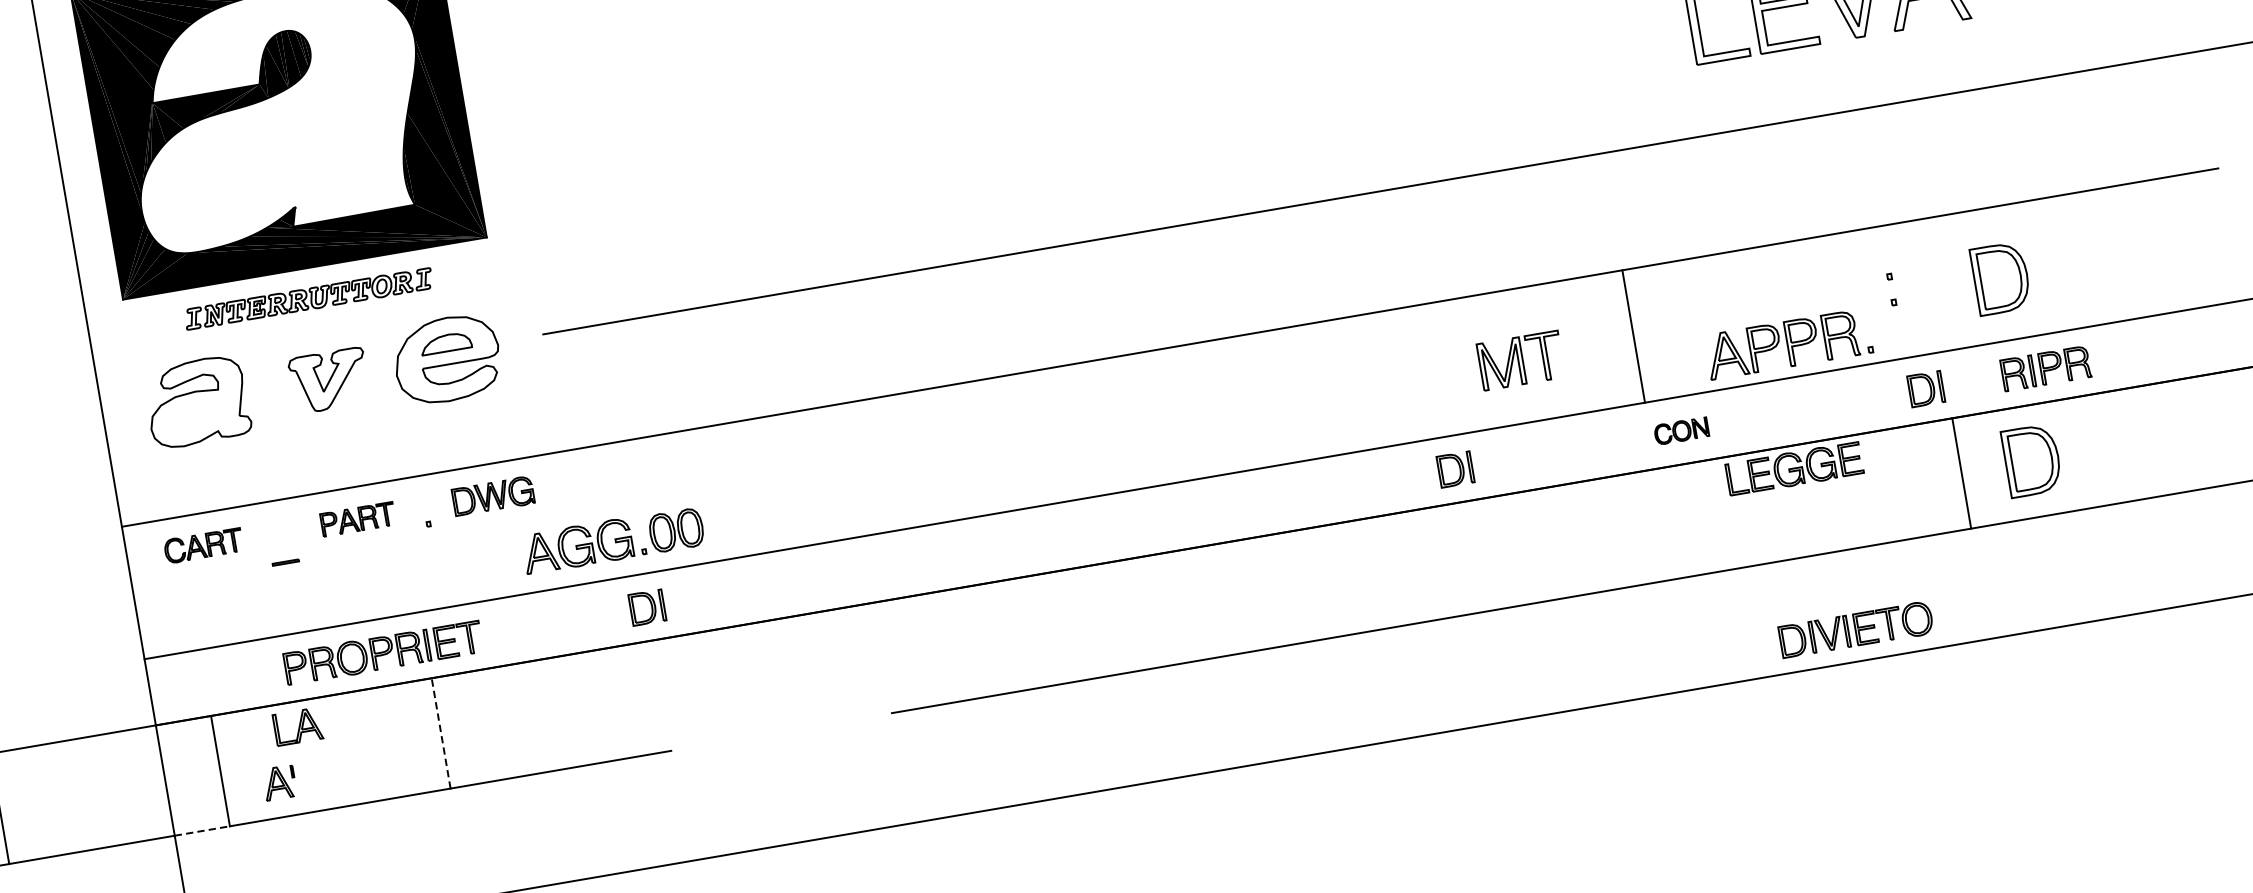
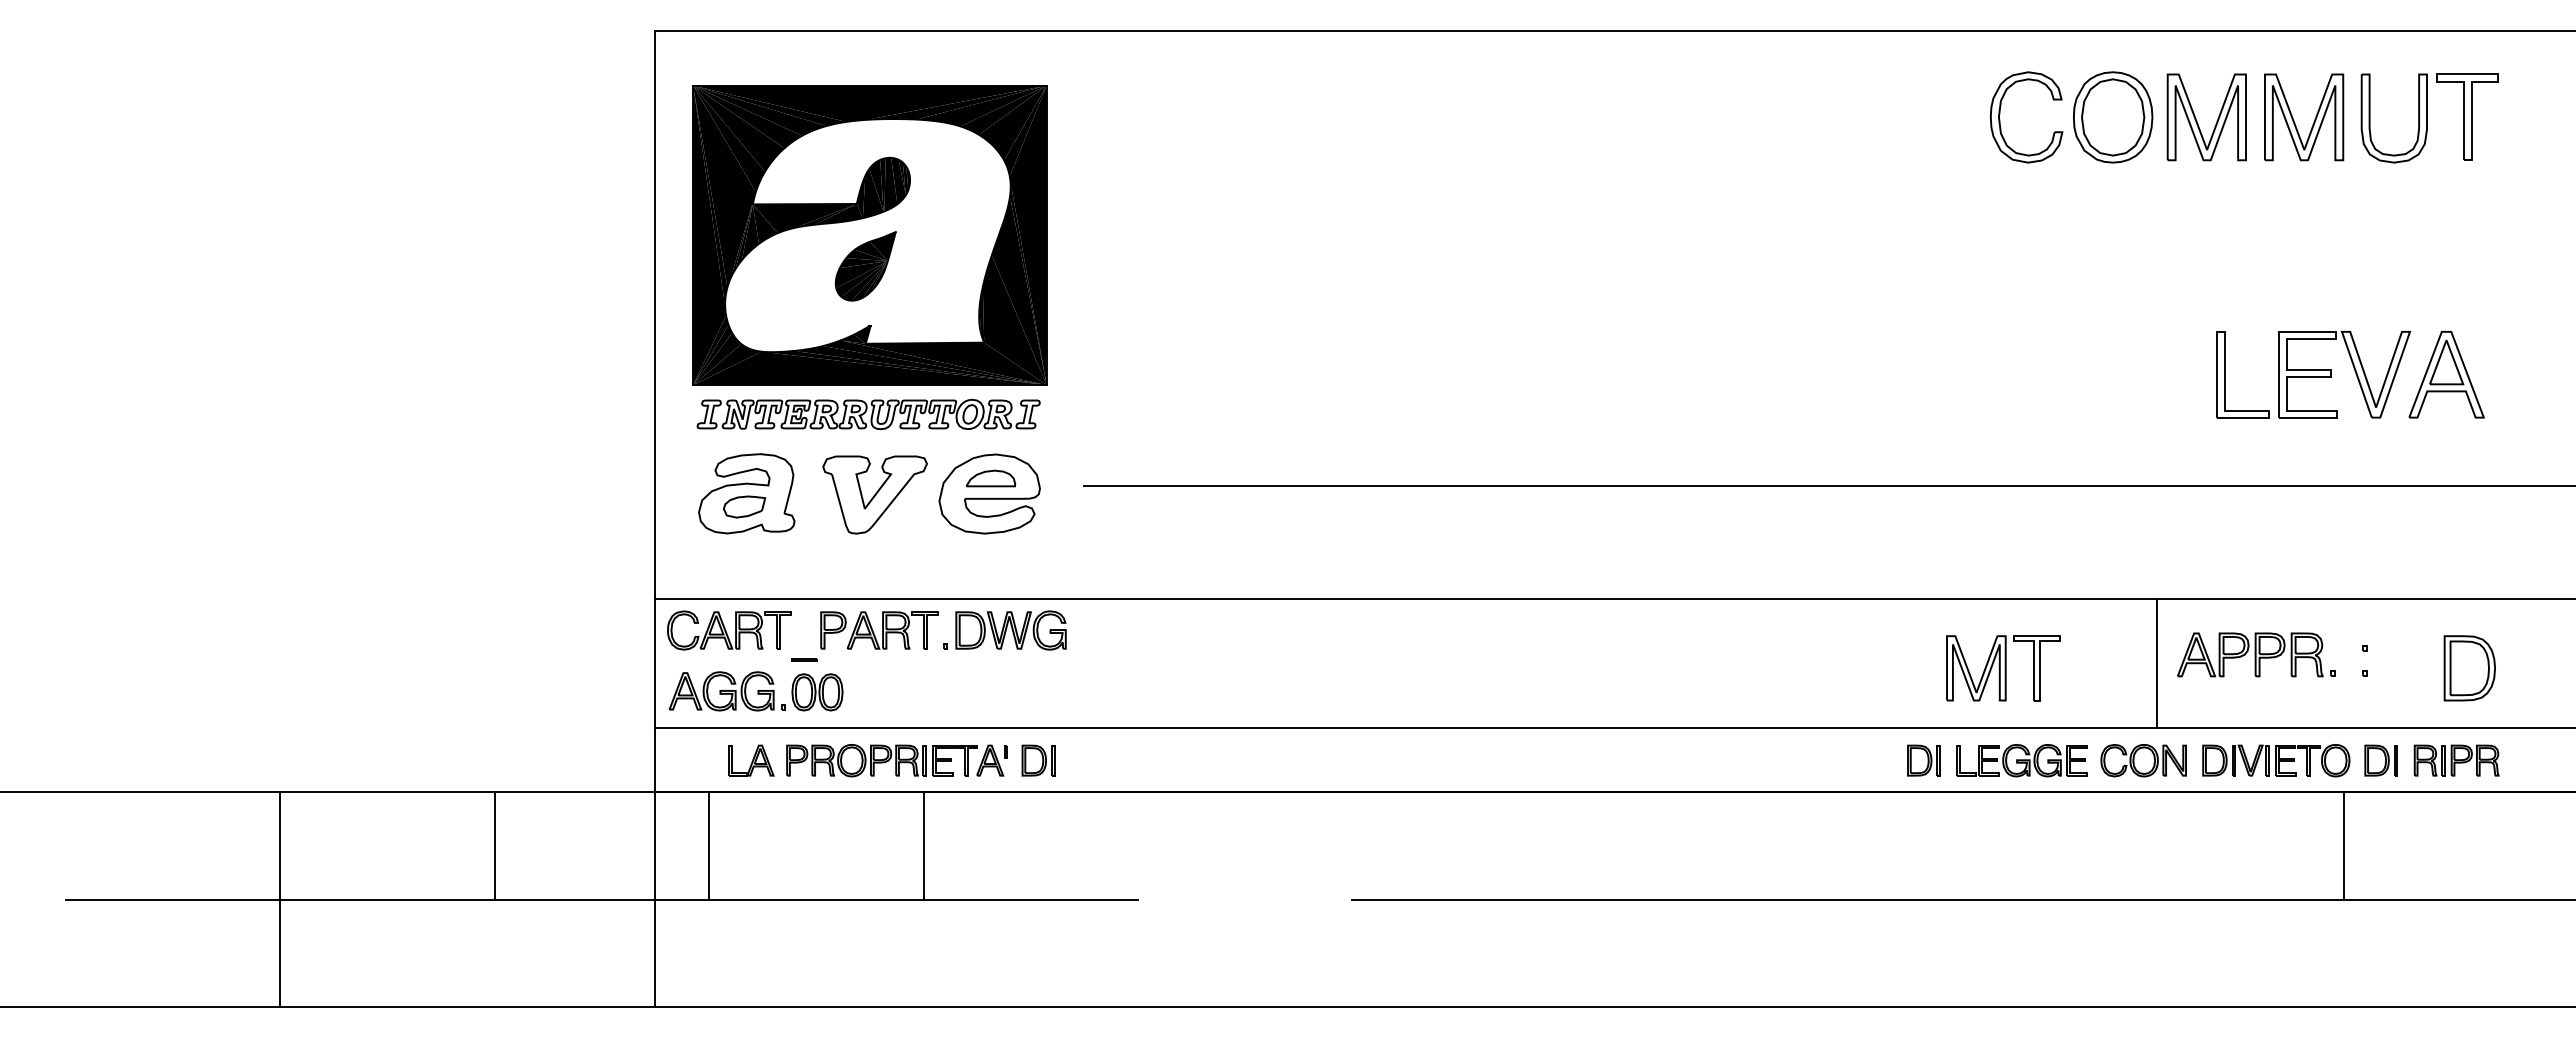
part: (279, 147) -> (865, 266), added
part: (308, 299) -> (868, 414), size x1.43
line: (1633, 336) -> (2156, 663), moved
part: (1788, 343) -> (2256, 654), moved
part: (1521, 360) -> (2003, 668), size x1.43
part: (2045, 368) -> (2456, 760), moved
part: (328, 380) -> (874, 494), size x1.43
part: (197, 415) -> (744, 506), added
part: (1681, 430) -> (2143, 760), size x1.67
part: (2031, 460) -> (2469, 845), removed
part: (1793, 468) -> (2021, 760), moved
line: (1961, 472) -> (2344, 845), moved
part: (492, 496) -> (1010, 630), size x1.43
part: (357, 519) -> (879, 630), size x1.67
part: (613, 540) -> (756, 691), moved
part: (203, 545) -> (729, 630), size x1.67
part: (647, 607) -> (1038, 760), moved
part: (1856, 629) -> (2276, 760), moved
part: (298, 726) -> (751, 760), moved
line: (441, 733) -> (923, 846), dashed -> solid
part: (279, 782) -> (991, 760), moved
line: (202, 830) -> (682, 899), dashed -> solid

